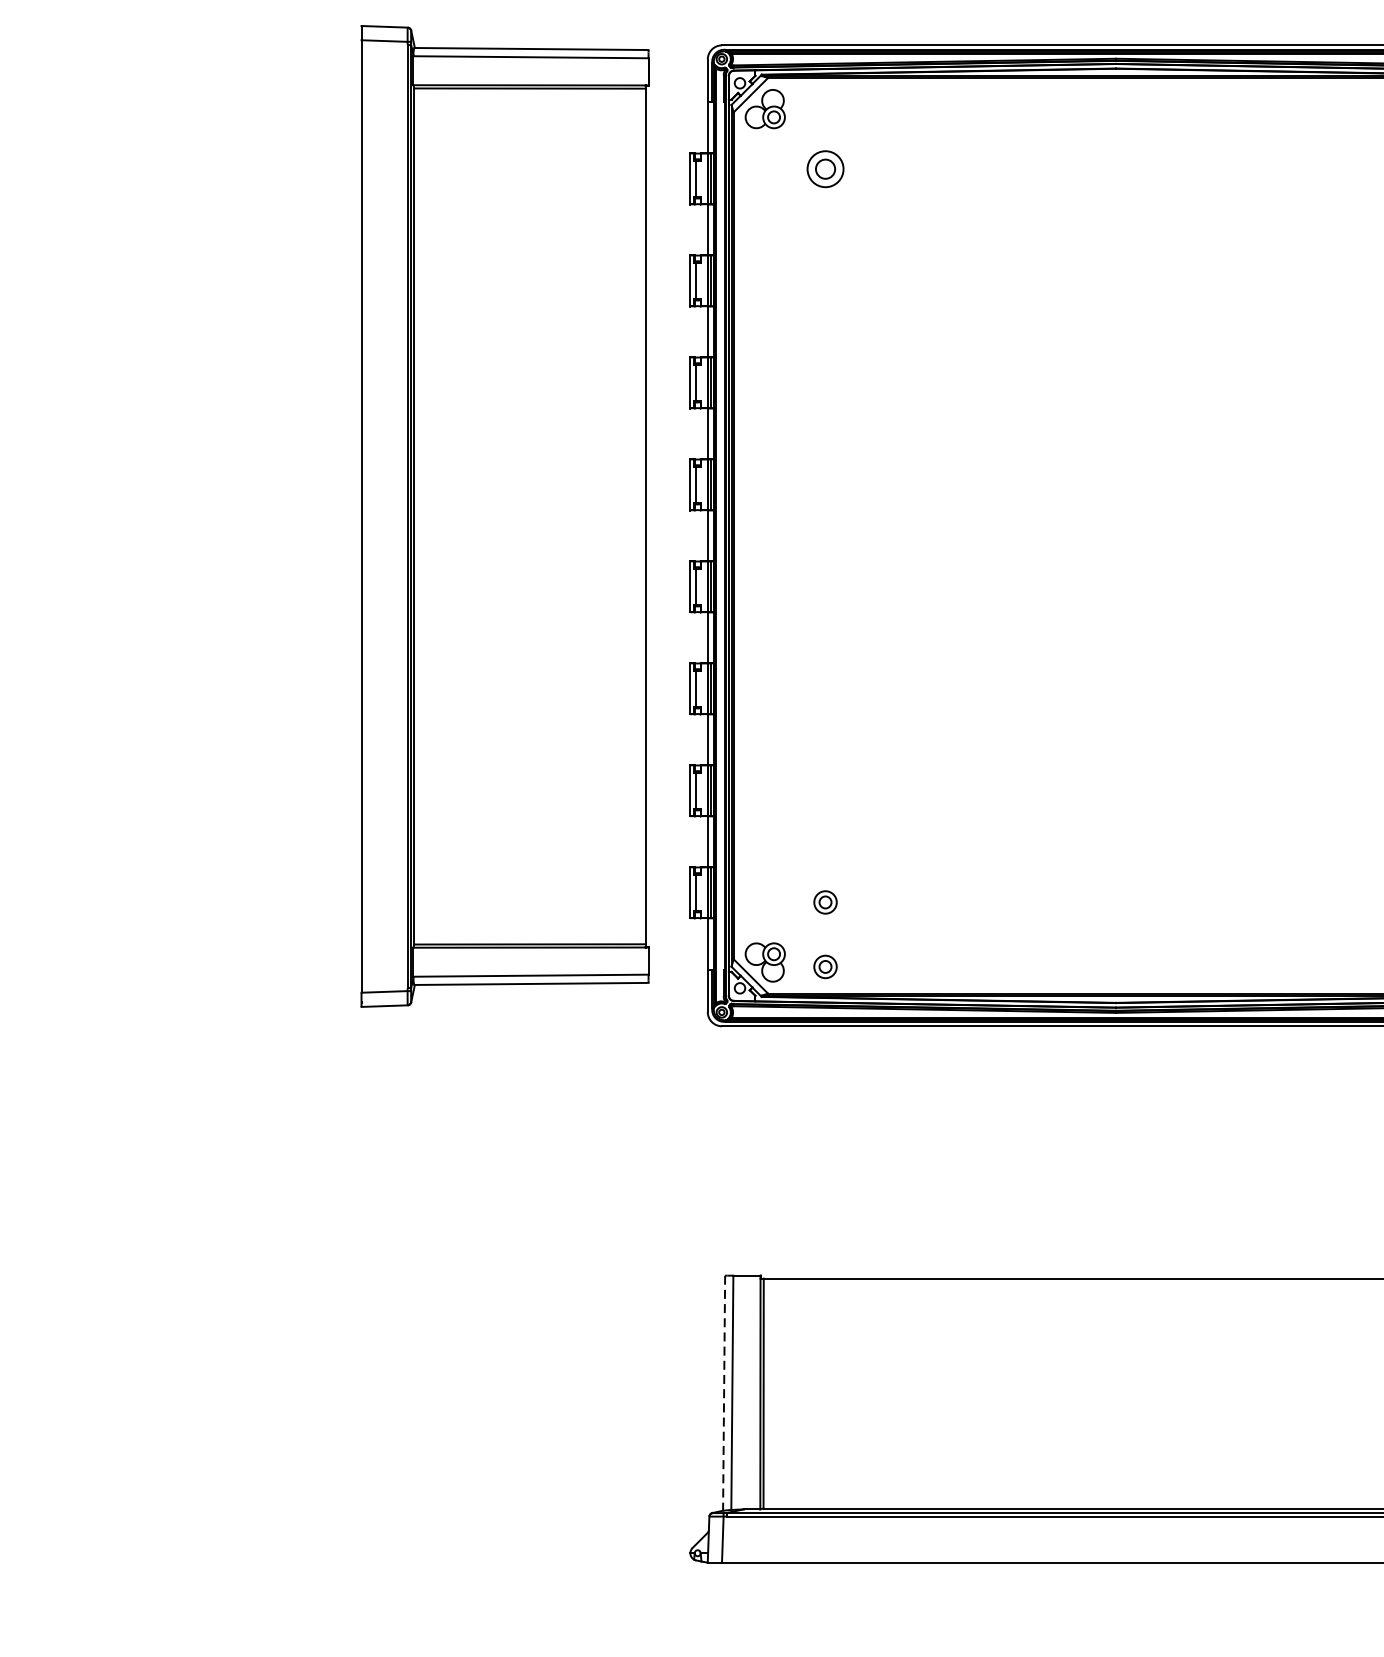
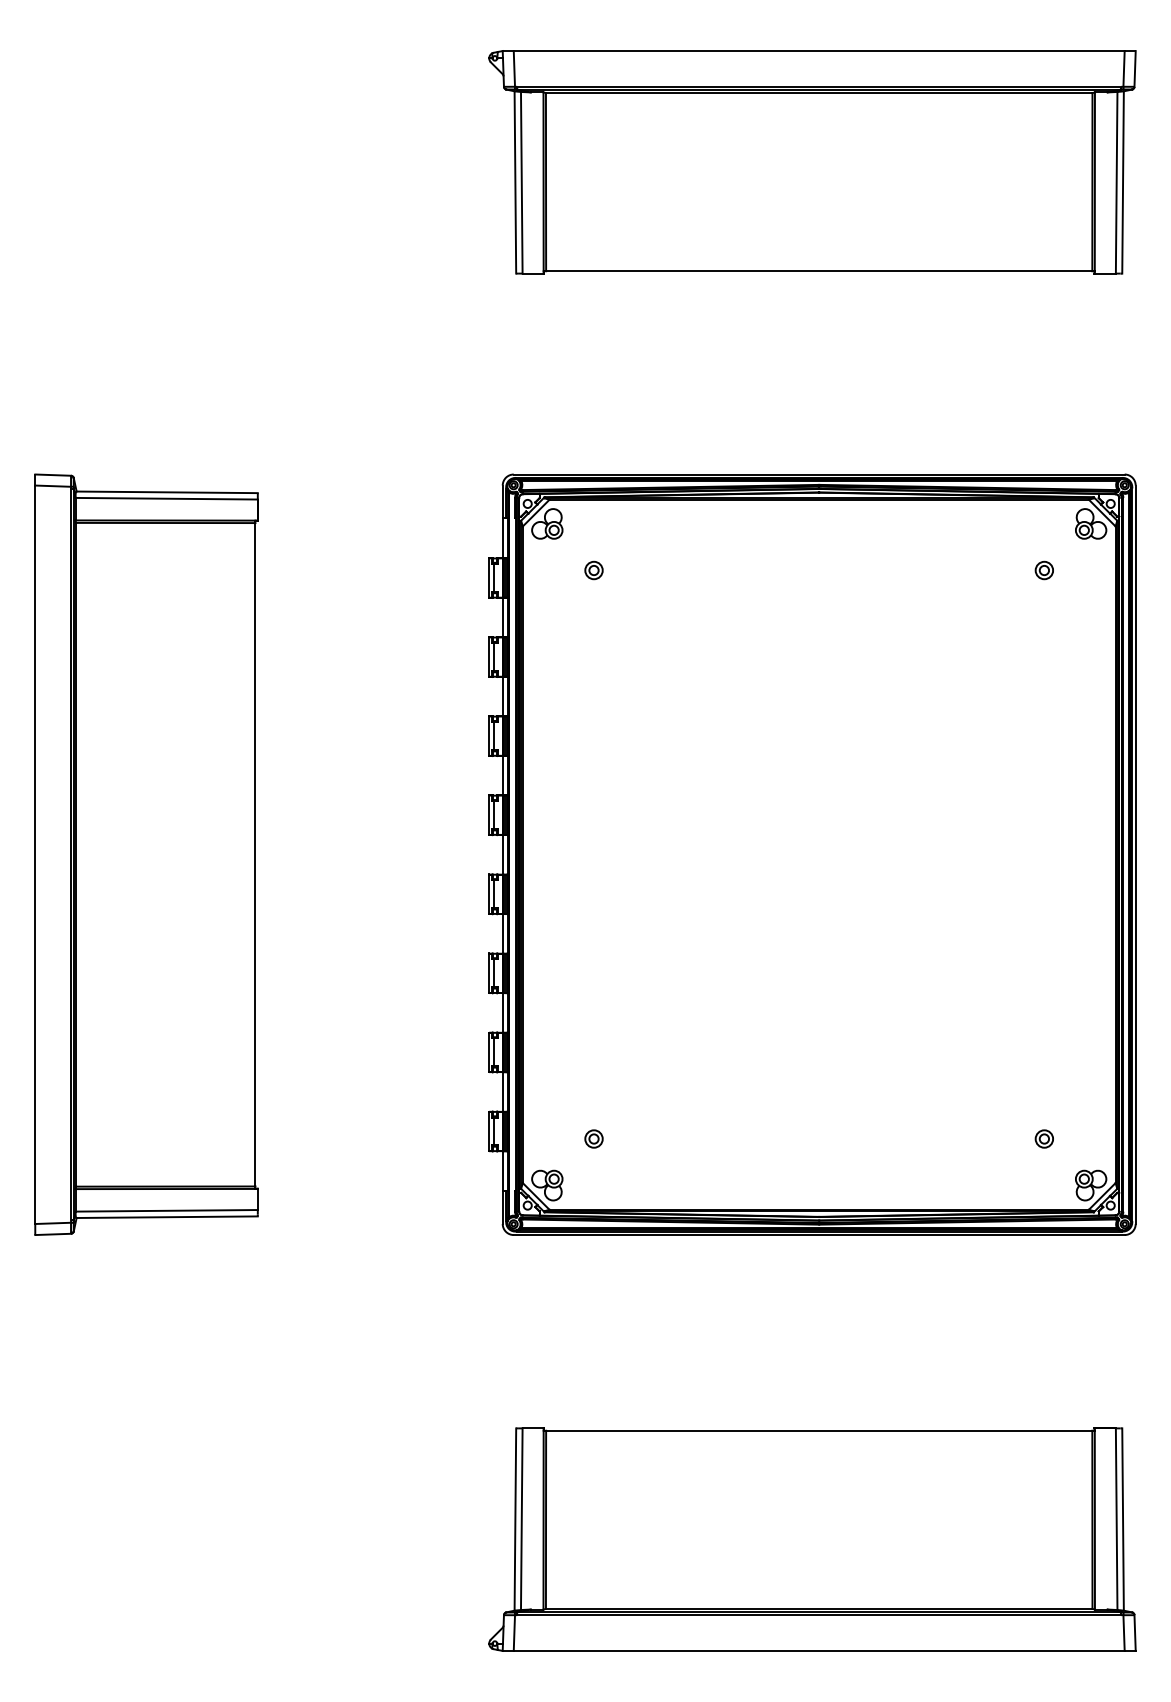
part: (824, 169) -> (593, 570), size x0.62
part: (504, 516) -> (146, 854), moved
part: (824, 966) -> (593, 1188), removed
line: (724, 1394) -> (515, 1520), dashed -> solid

